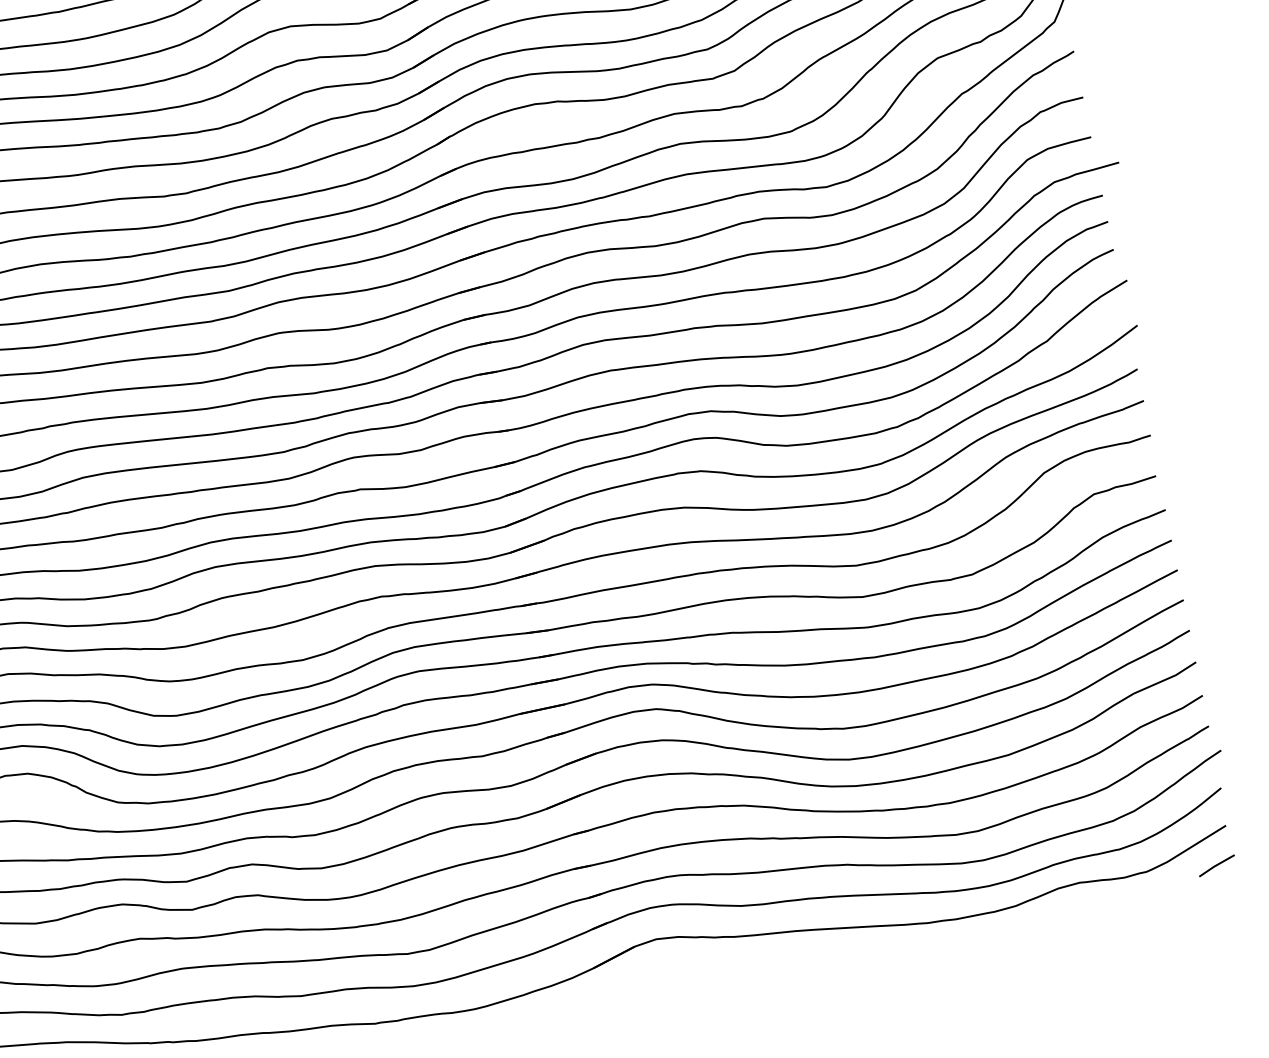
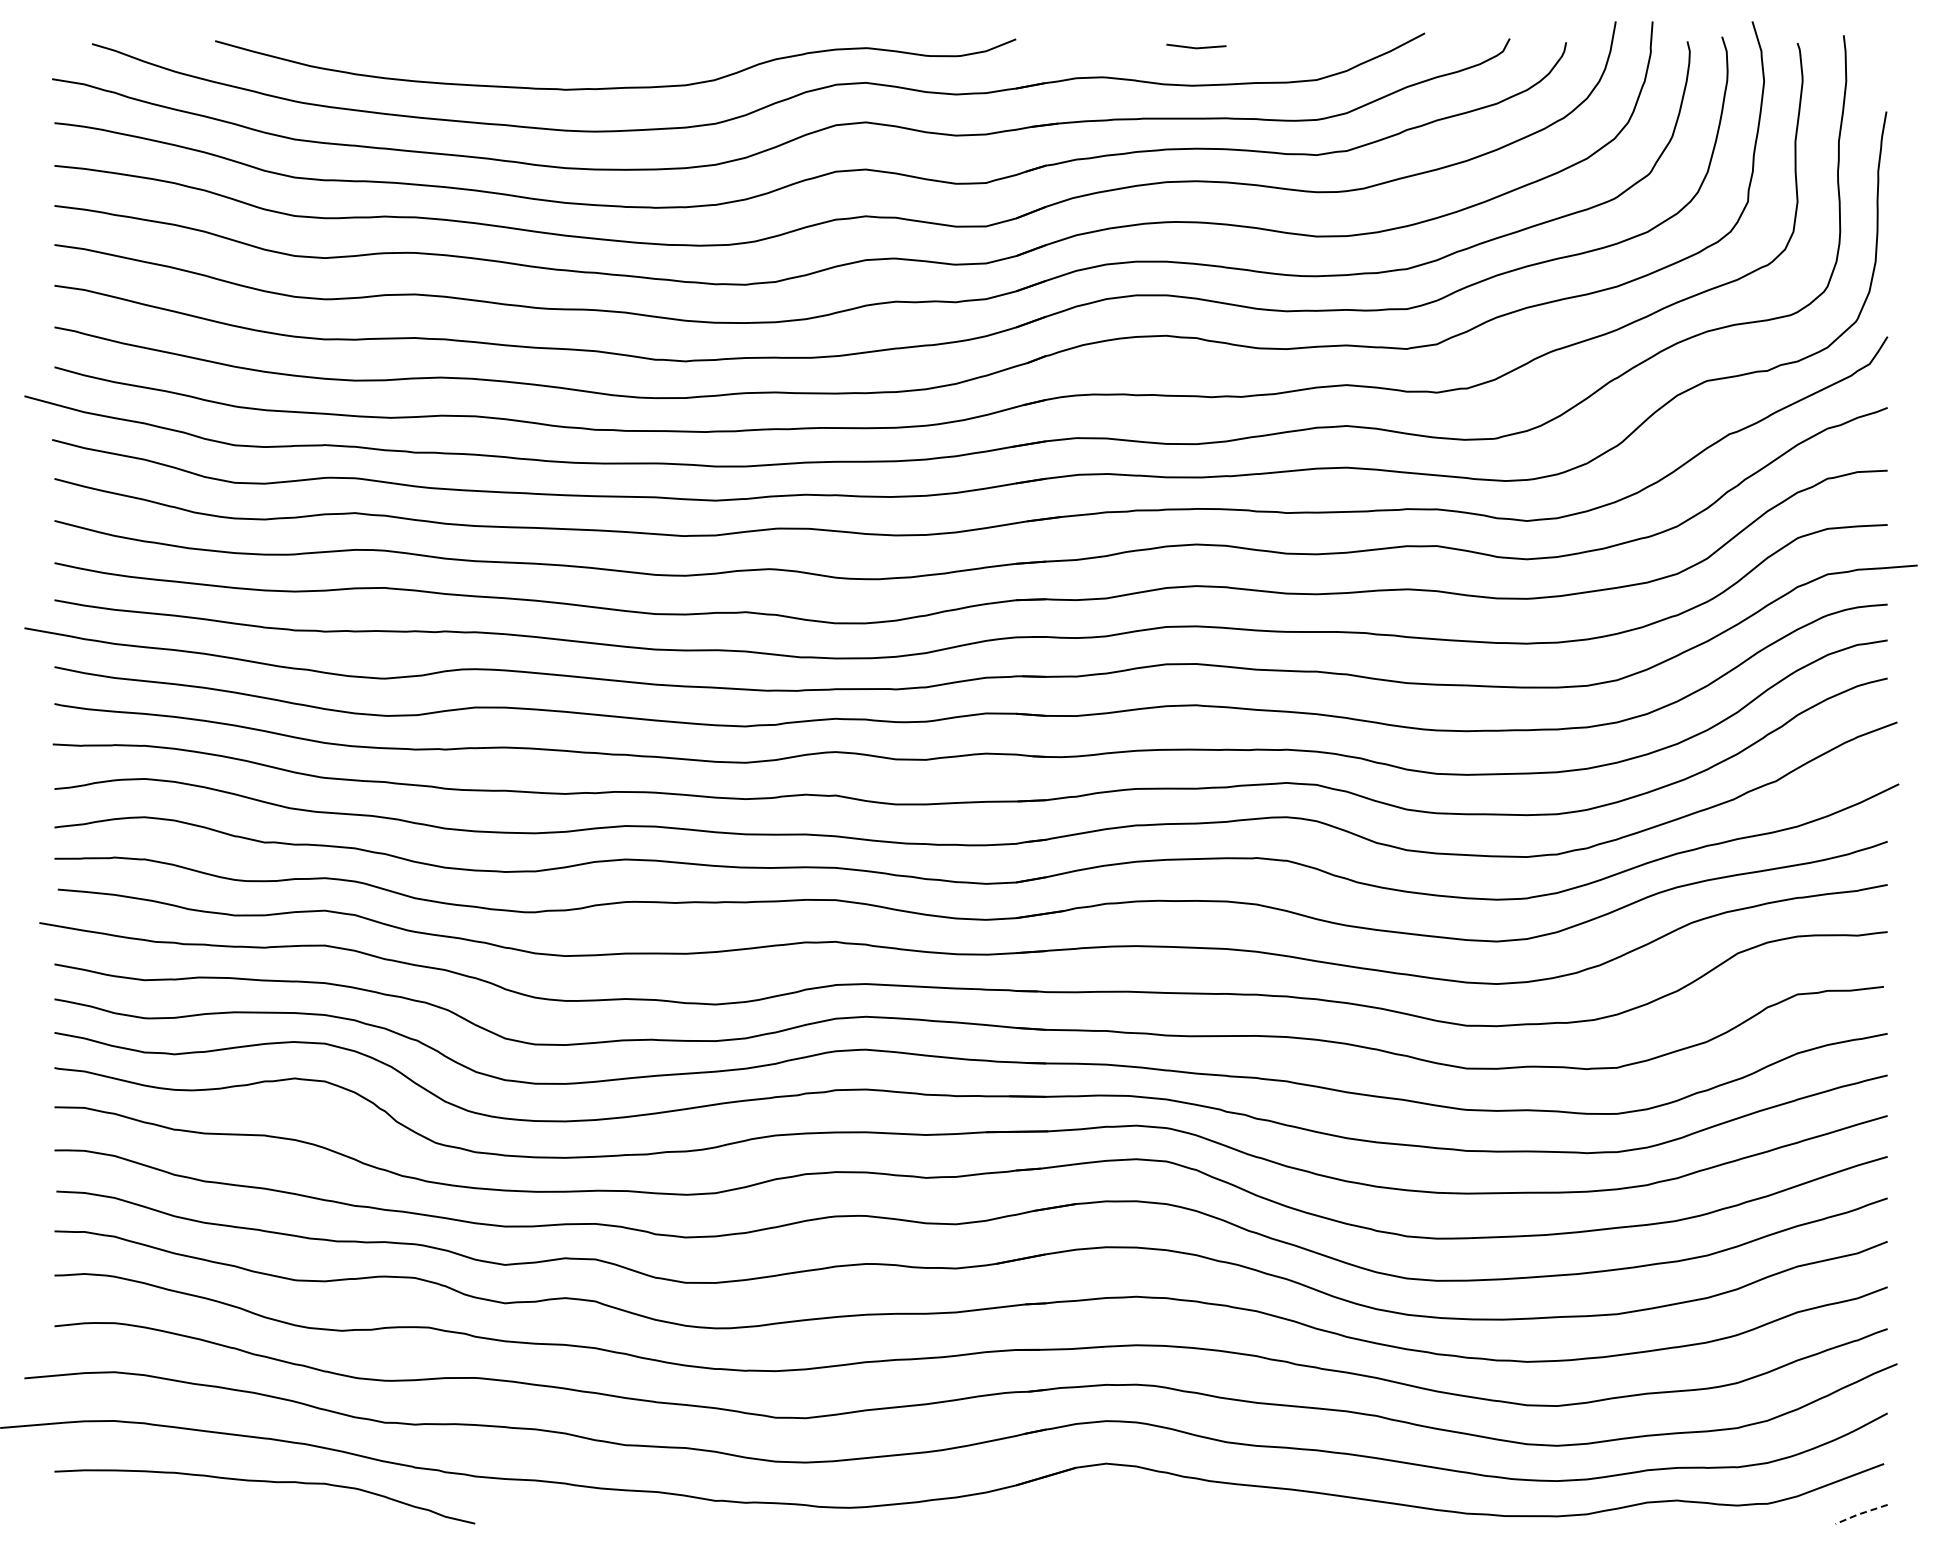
line: (1216, 865) -> (1860, 1513), solid -> dashed

